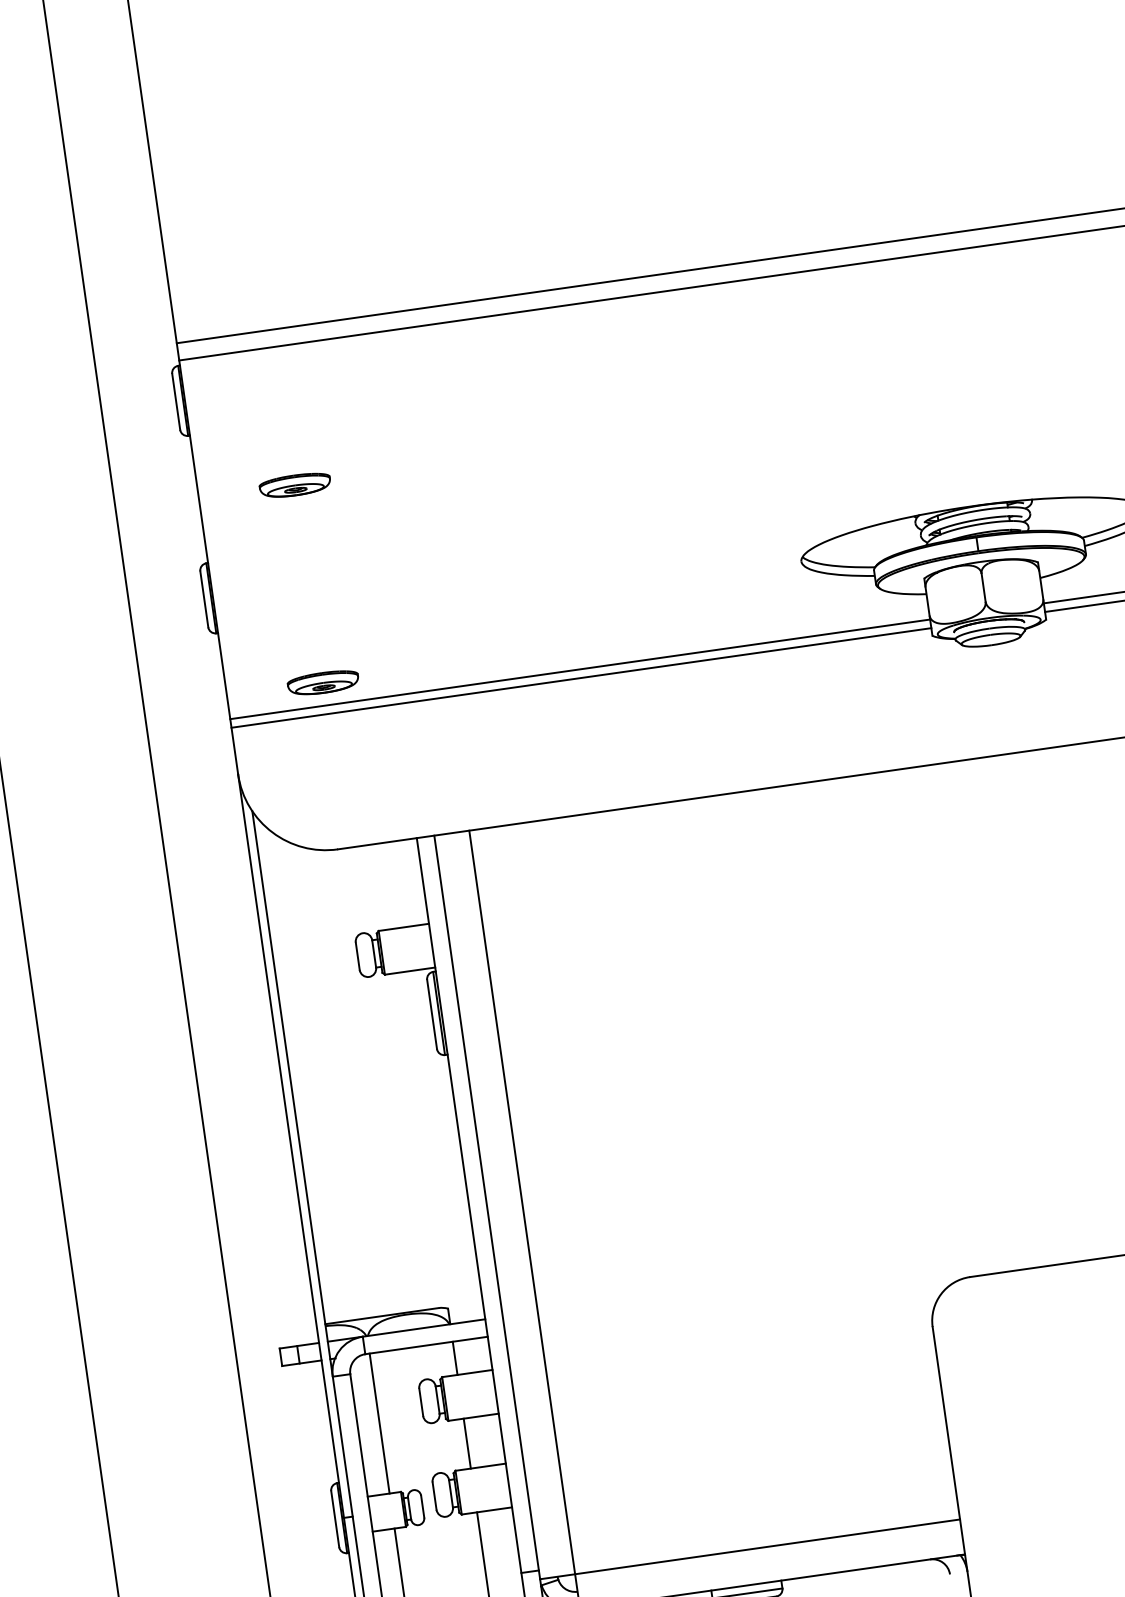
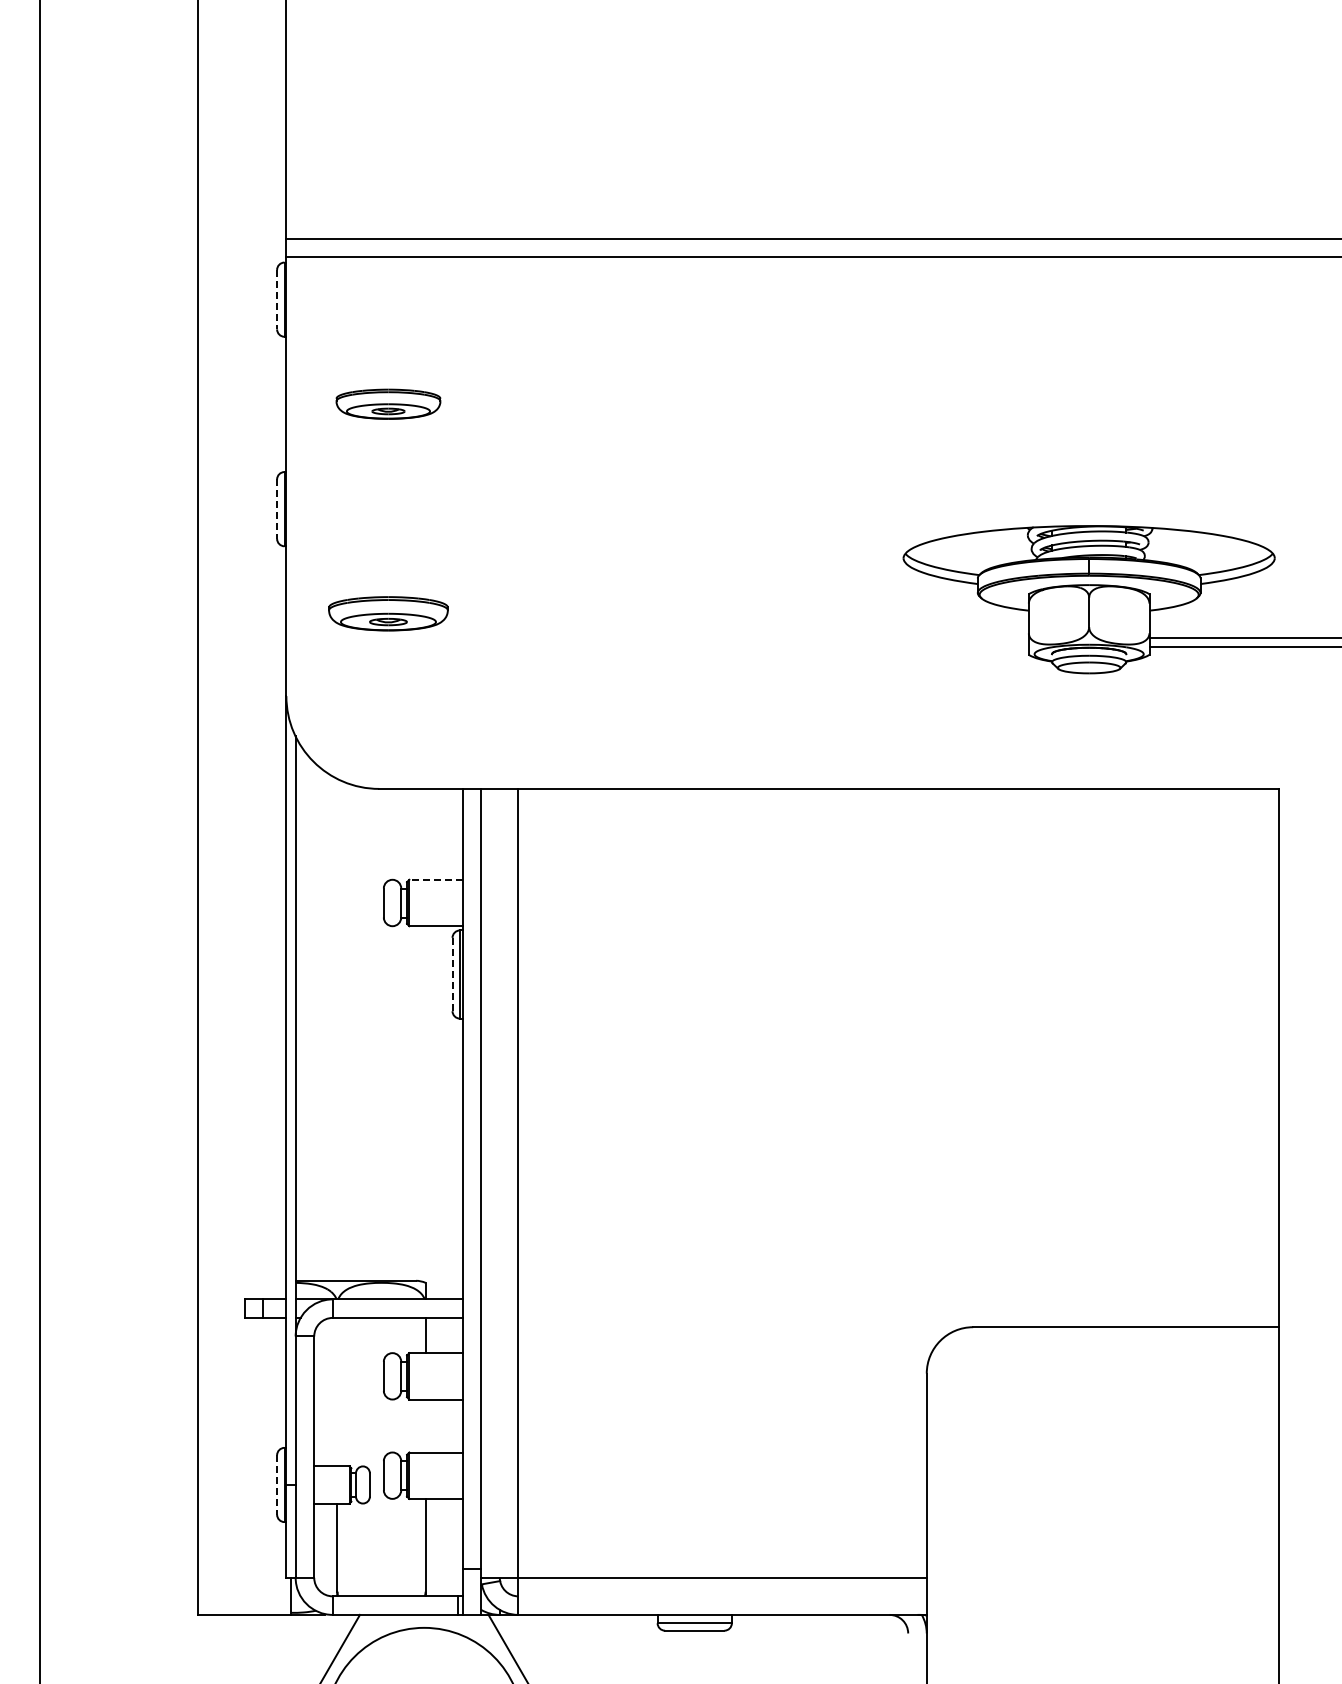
line: (176, 401) -> (277, 299), solid -> dashed
part: (295, 484) -> (388, 403), size x1.4
line: (204, 599) -> (277, 509), solid -> dashed
line: (580, 669) -> (657, 637), removed
line: (581, 677) -> (657, 646), removed
part: (323, 682) -> (388, 613), size x1.6
line: (404, 927) -> (436, 879), solid -> dashed
line: (432, 1014) -> (452, 974), solid -> dashed
line: (379, 1422) -> (337, 1391), removed
line: (467, 1443) -> (425, 1425), removed
line: (335, 1518) -> (277, 1484), solid -> dashed

